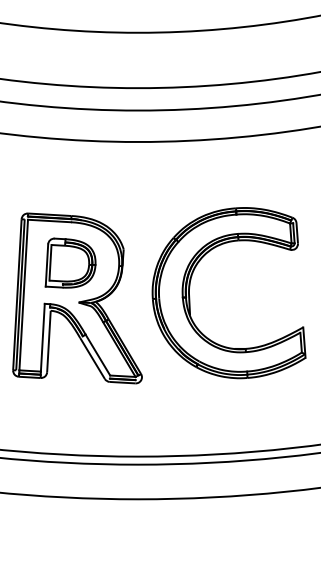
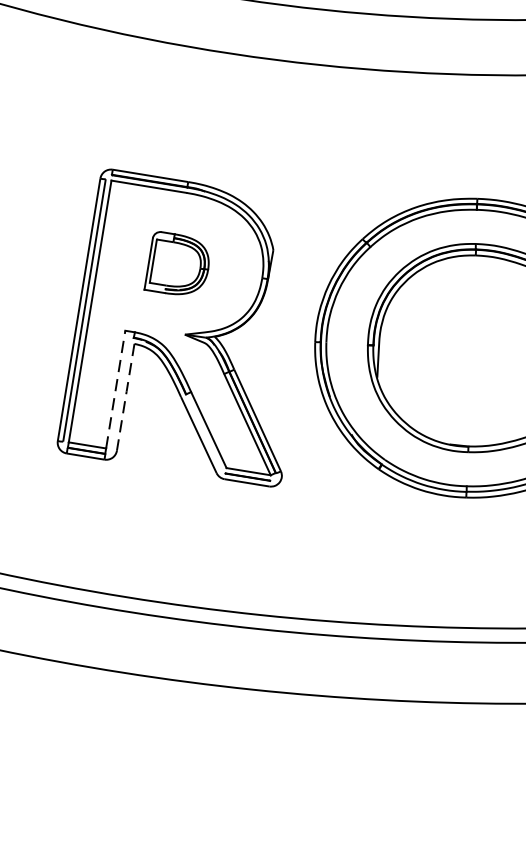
part: (70, 262) -> (177, 263), size x0.7
line: (42, 337) -> (115, 389), solid -> dashed
line: (48, 341) -> (124, 397), solid -> dashed

